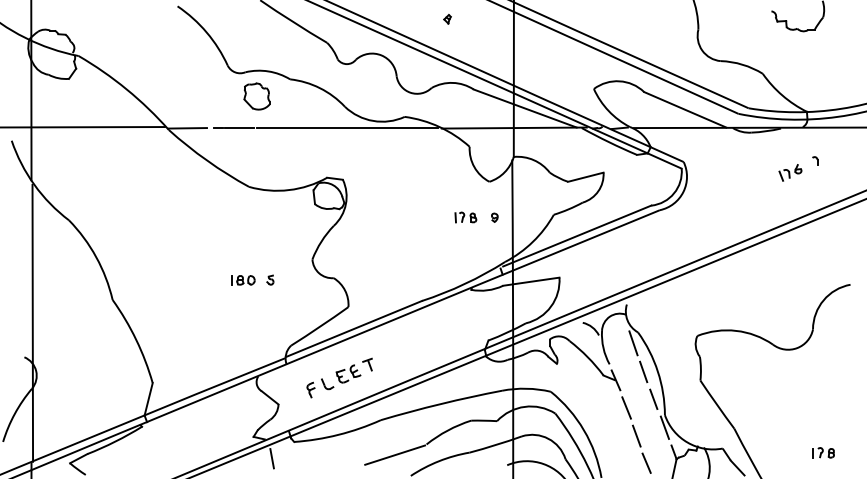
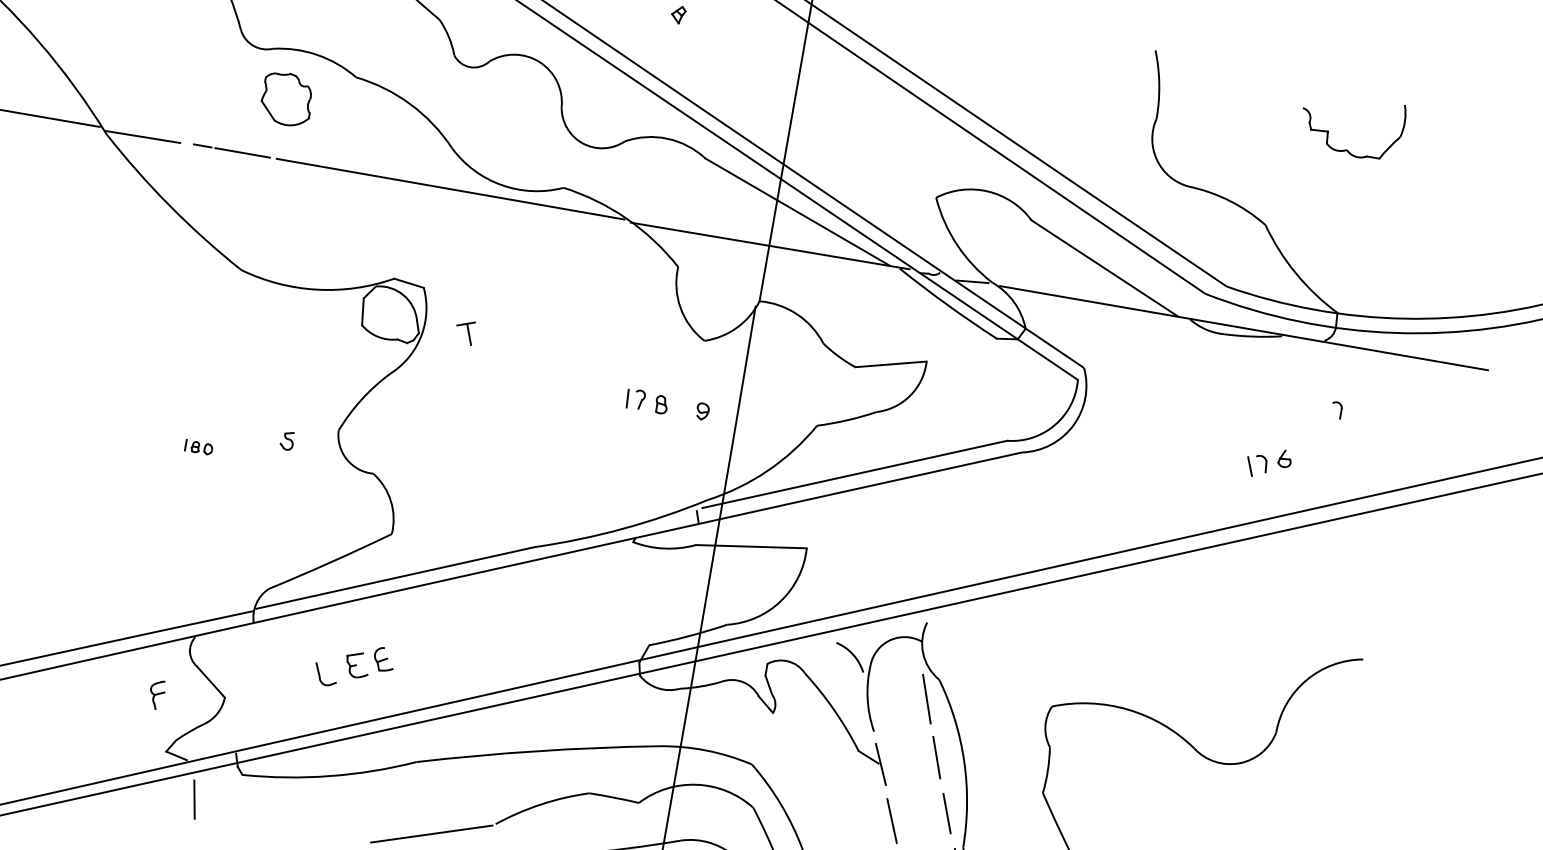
part: (790, 172) -> (1268, 462), moved
part: (270, 279) -> (287, 439), moved
part: (243, 280) -> (199, 447), size x0.6
part: (367, 364) -> (464, 332), moved
part: (310, 389) -> (156, 693), moved

